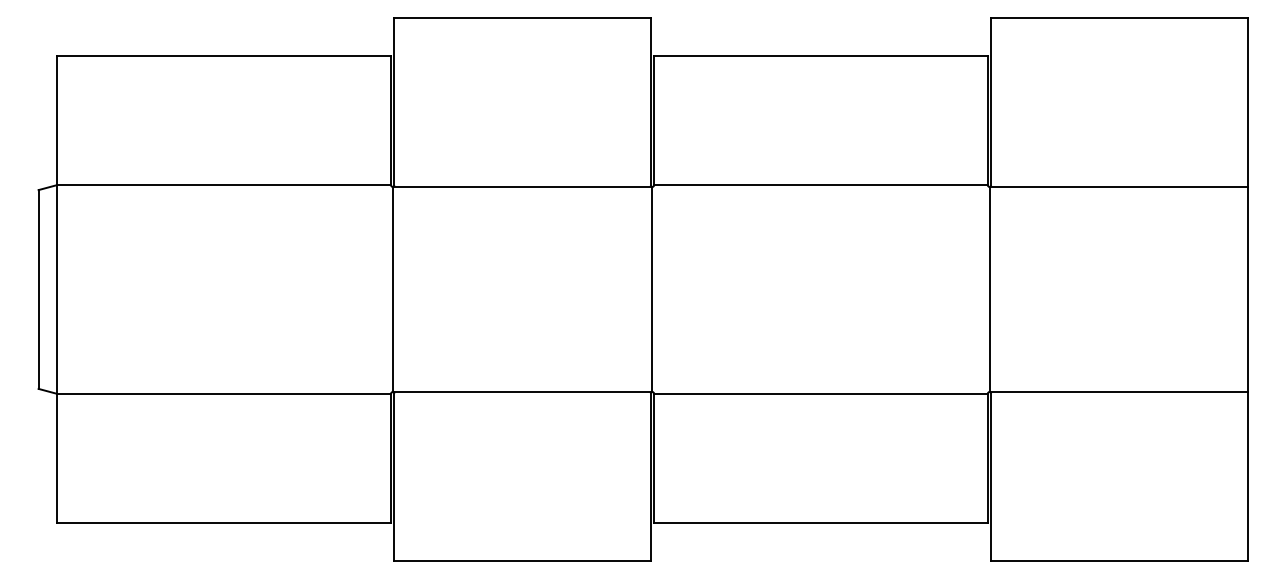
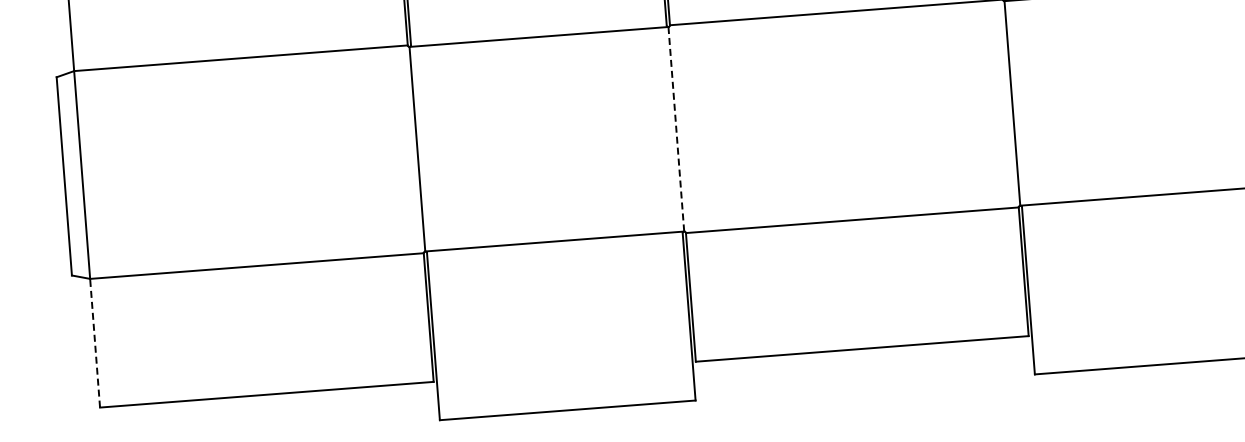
line: (652, 289) -> (676, 129), solid -> dashed
line: (56, 458) -> (95, 343), solid -> dashed

